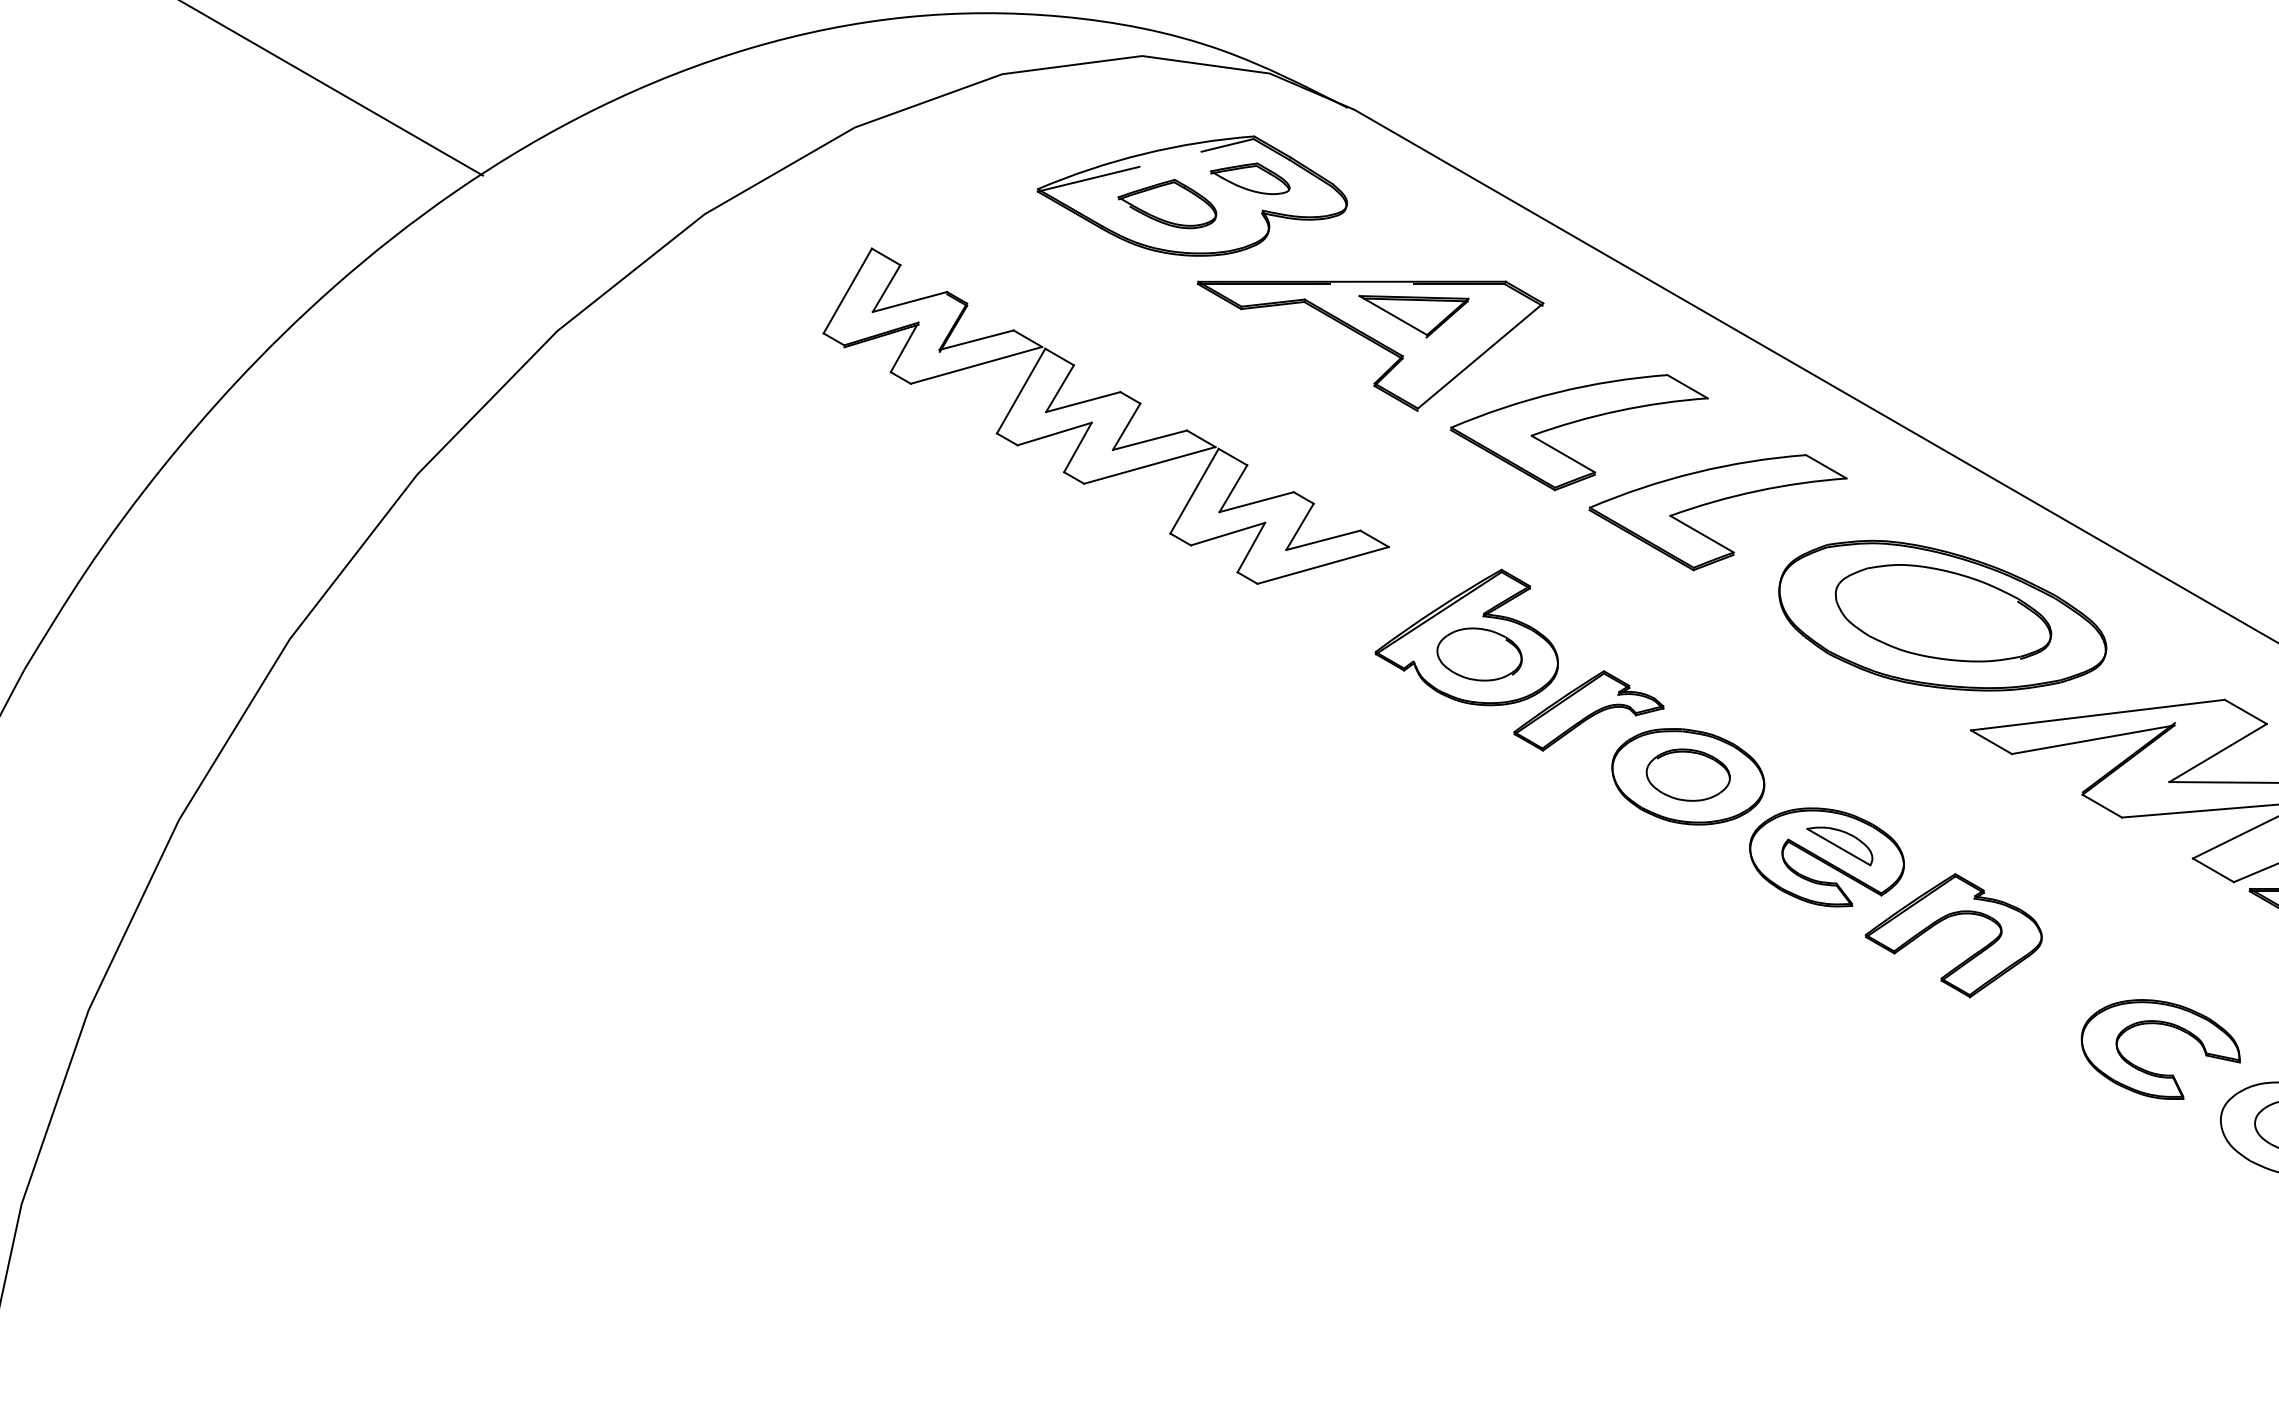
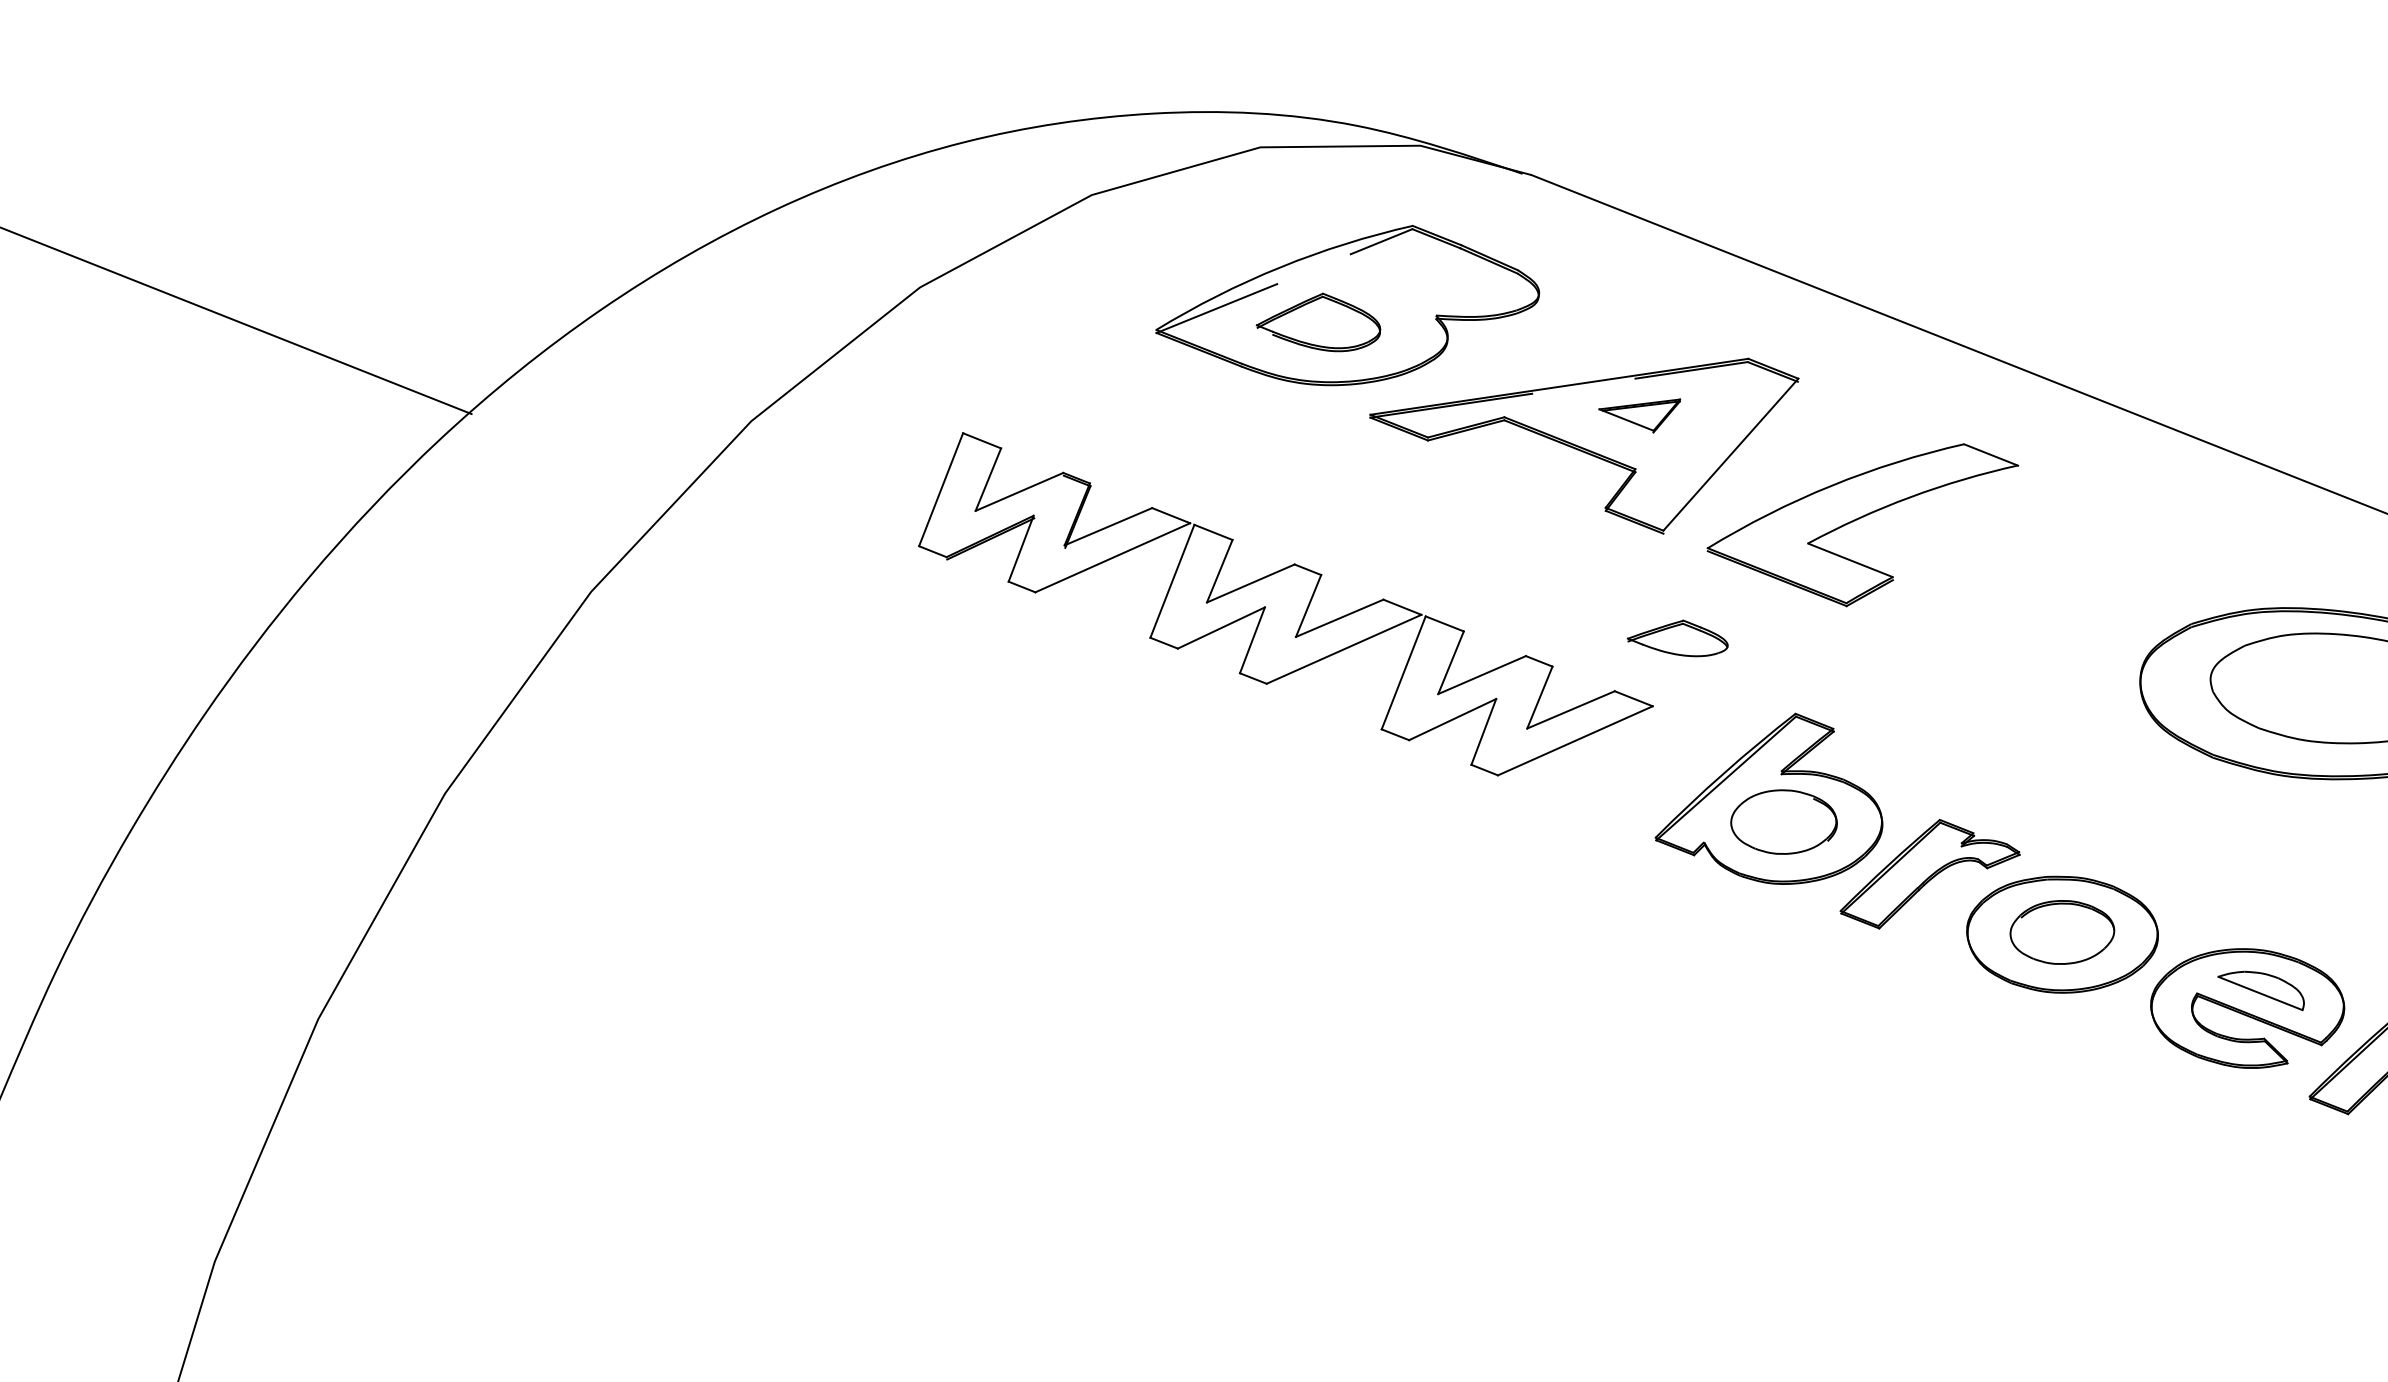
part: (1250, 178) -> (1677, 640), moved
part: (1413, 316) -> (1641, 418), size x0.6
part: (1716, 502) -> (2047, 592), removed

